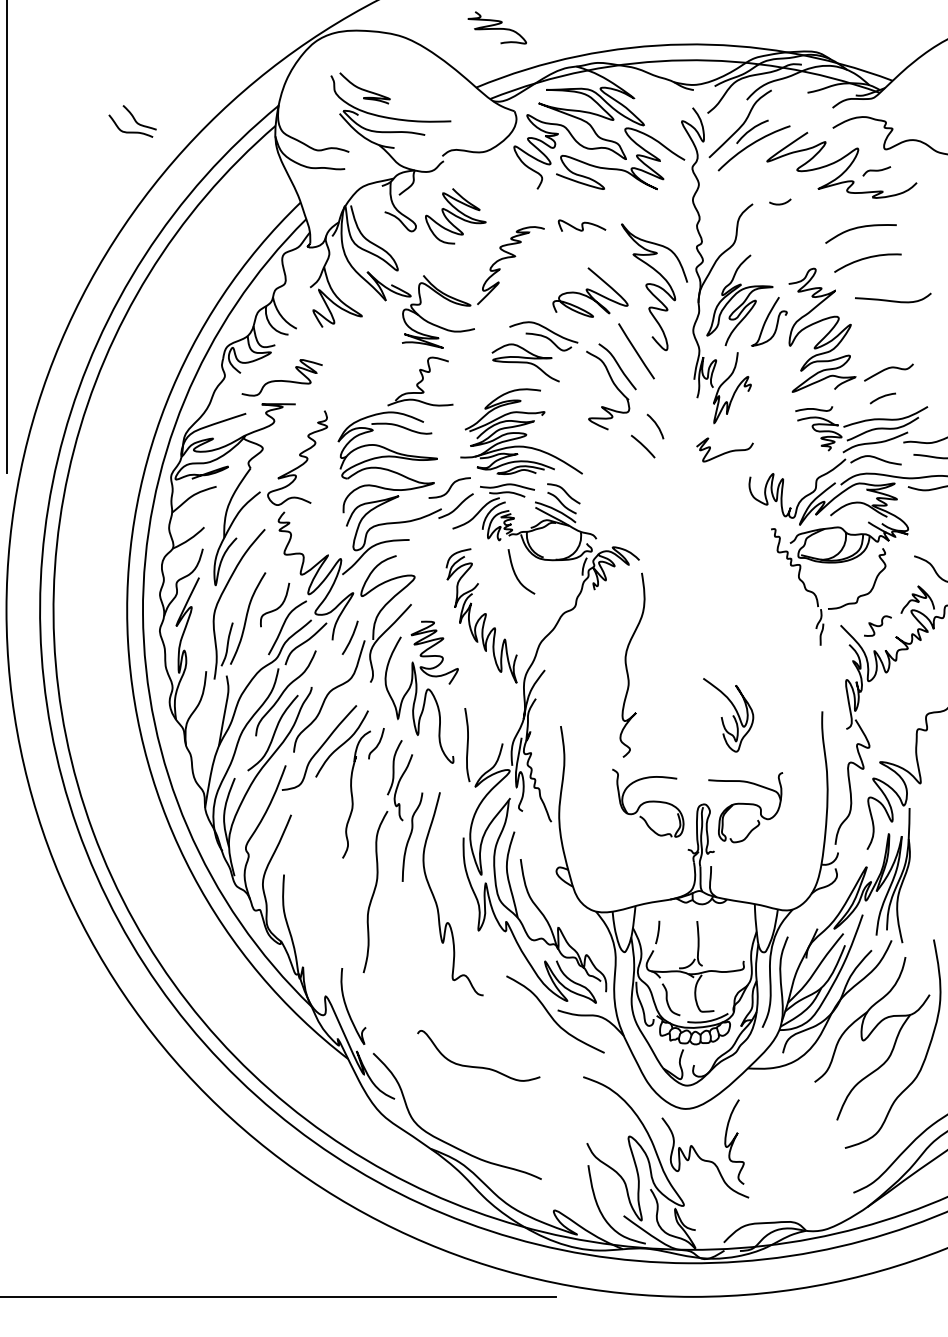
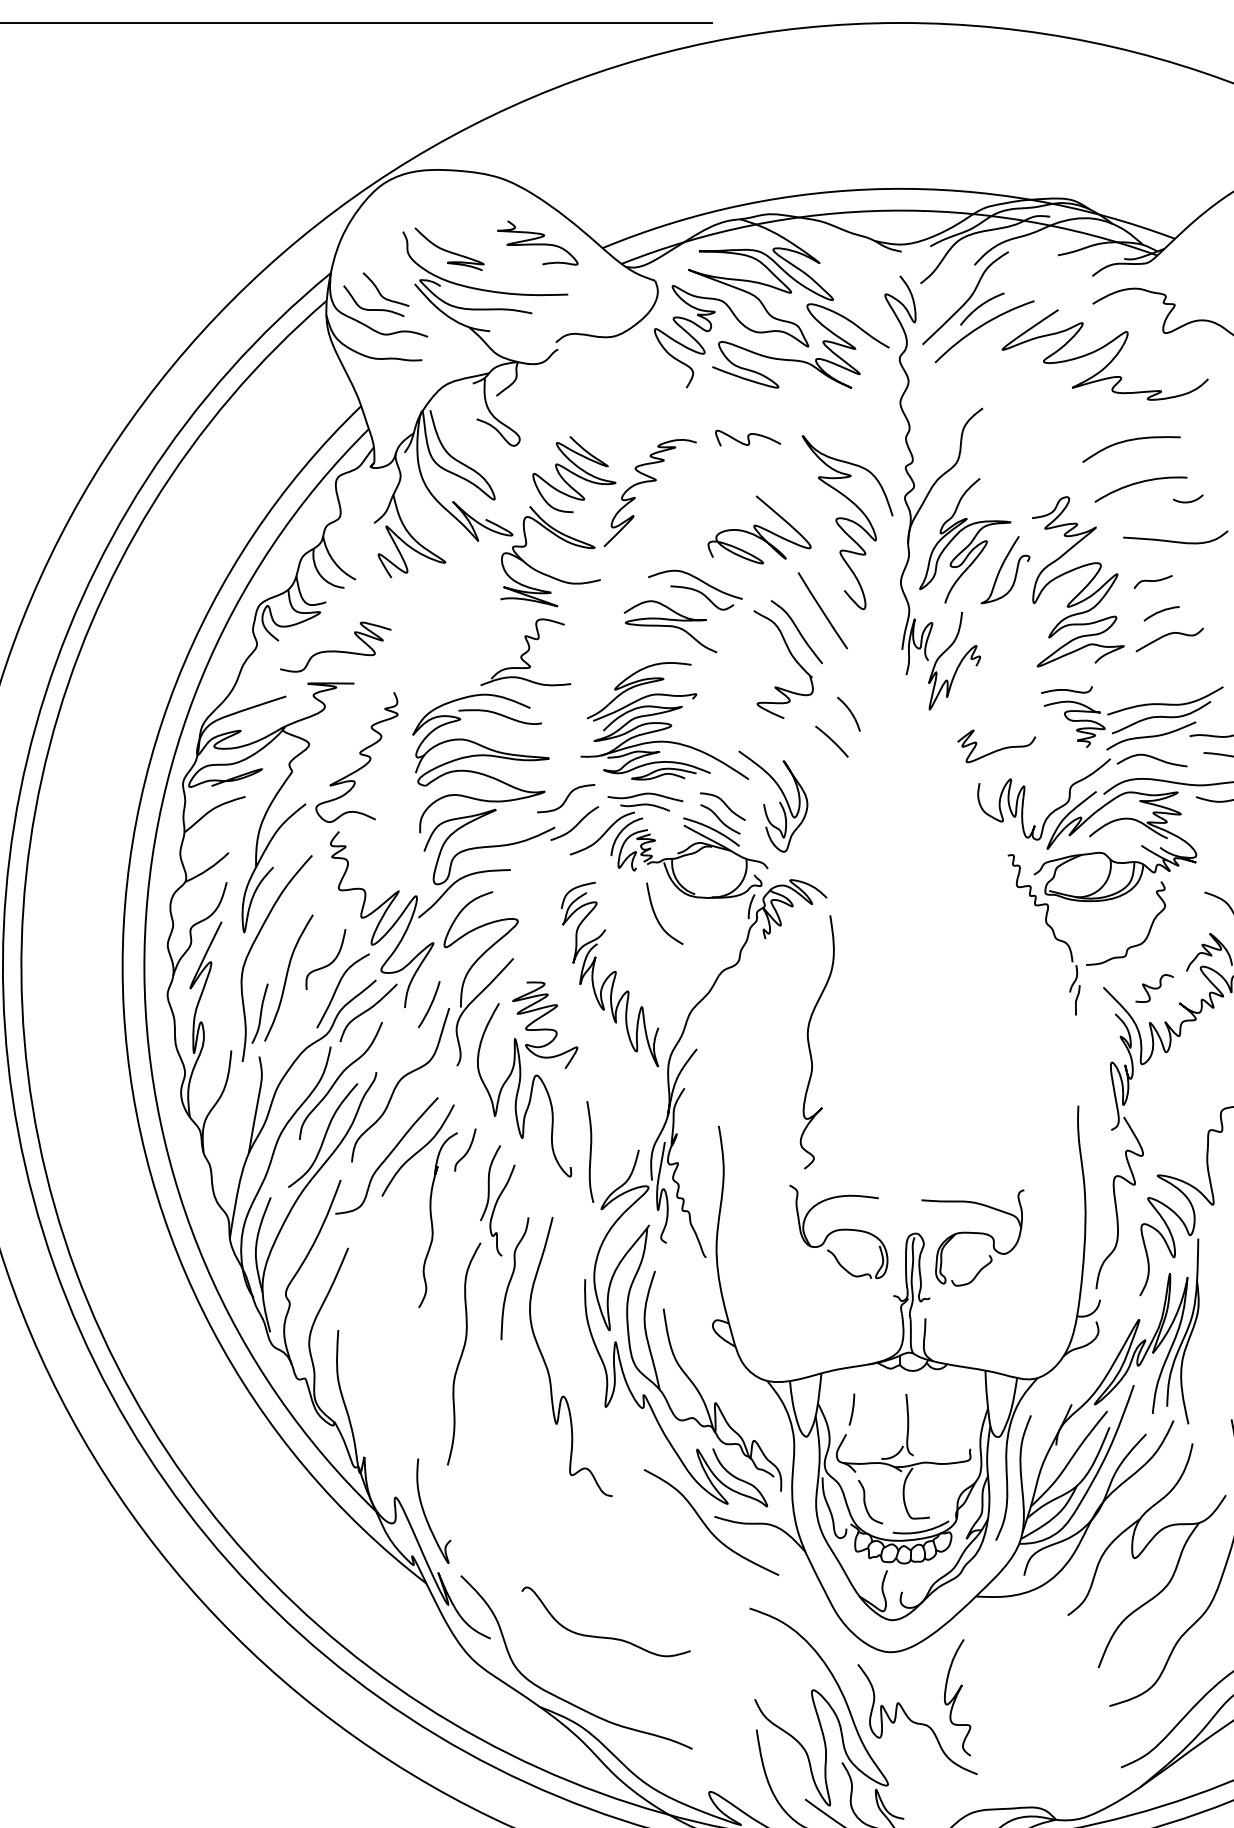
curve: (496, 28) -> (536, 243), moved
part: (132, 121) -> (376, 294), moved
curve: (876, 171) -> (1152, 582), moved
arc: (780, 203) -> (1188, 500), moved
curve: (455, 216) -> (573, 474), moved
arc: (882, 397) -> (1160, 612), moved
curve: (726, 451) -> (998, 748), moved
part: (728, 715) -> (773, 802), moved
curve: (478, 1066) -> (605, 1636), moved

